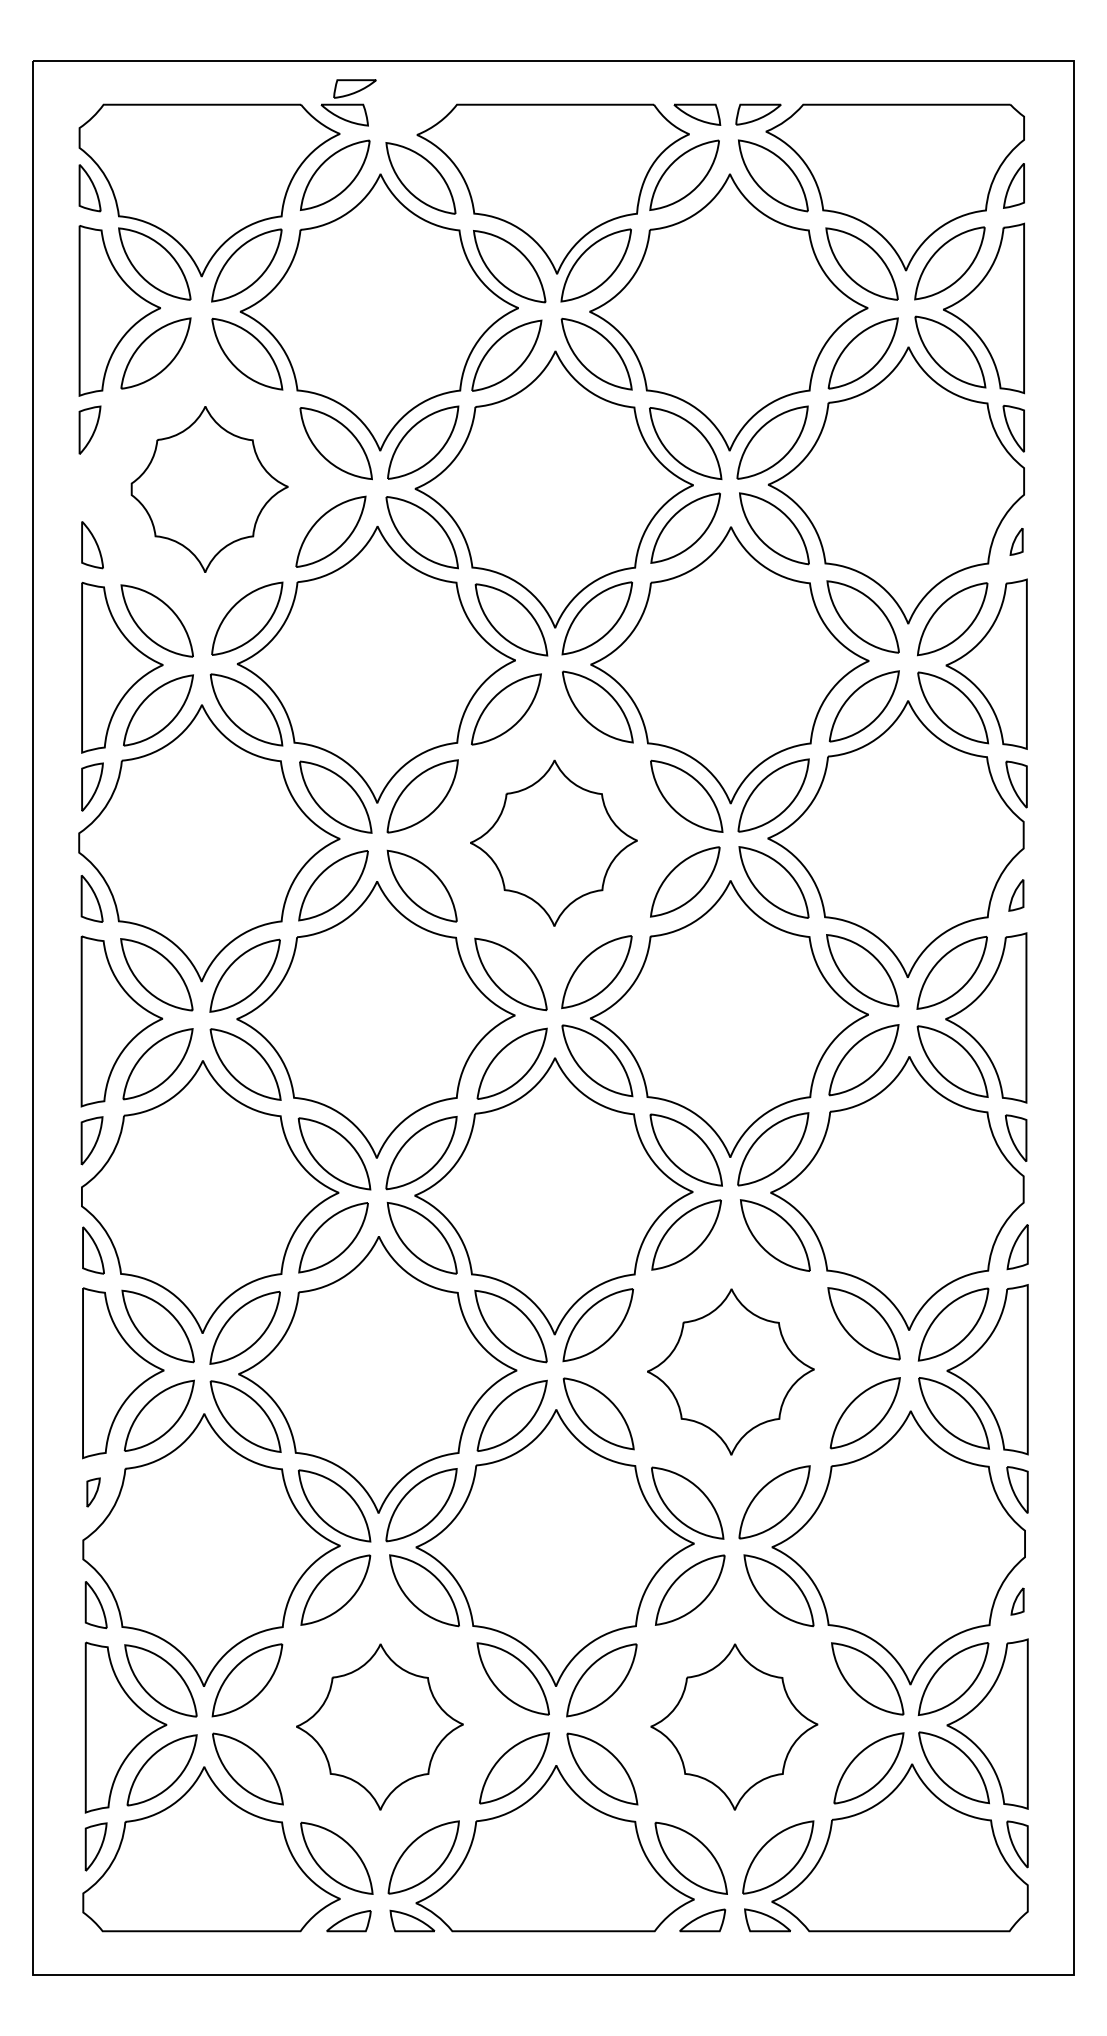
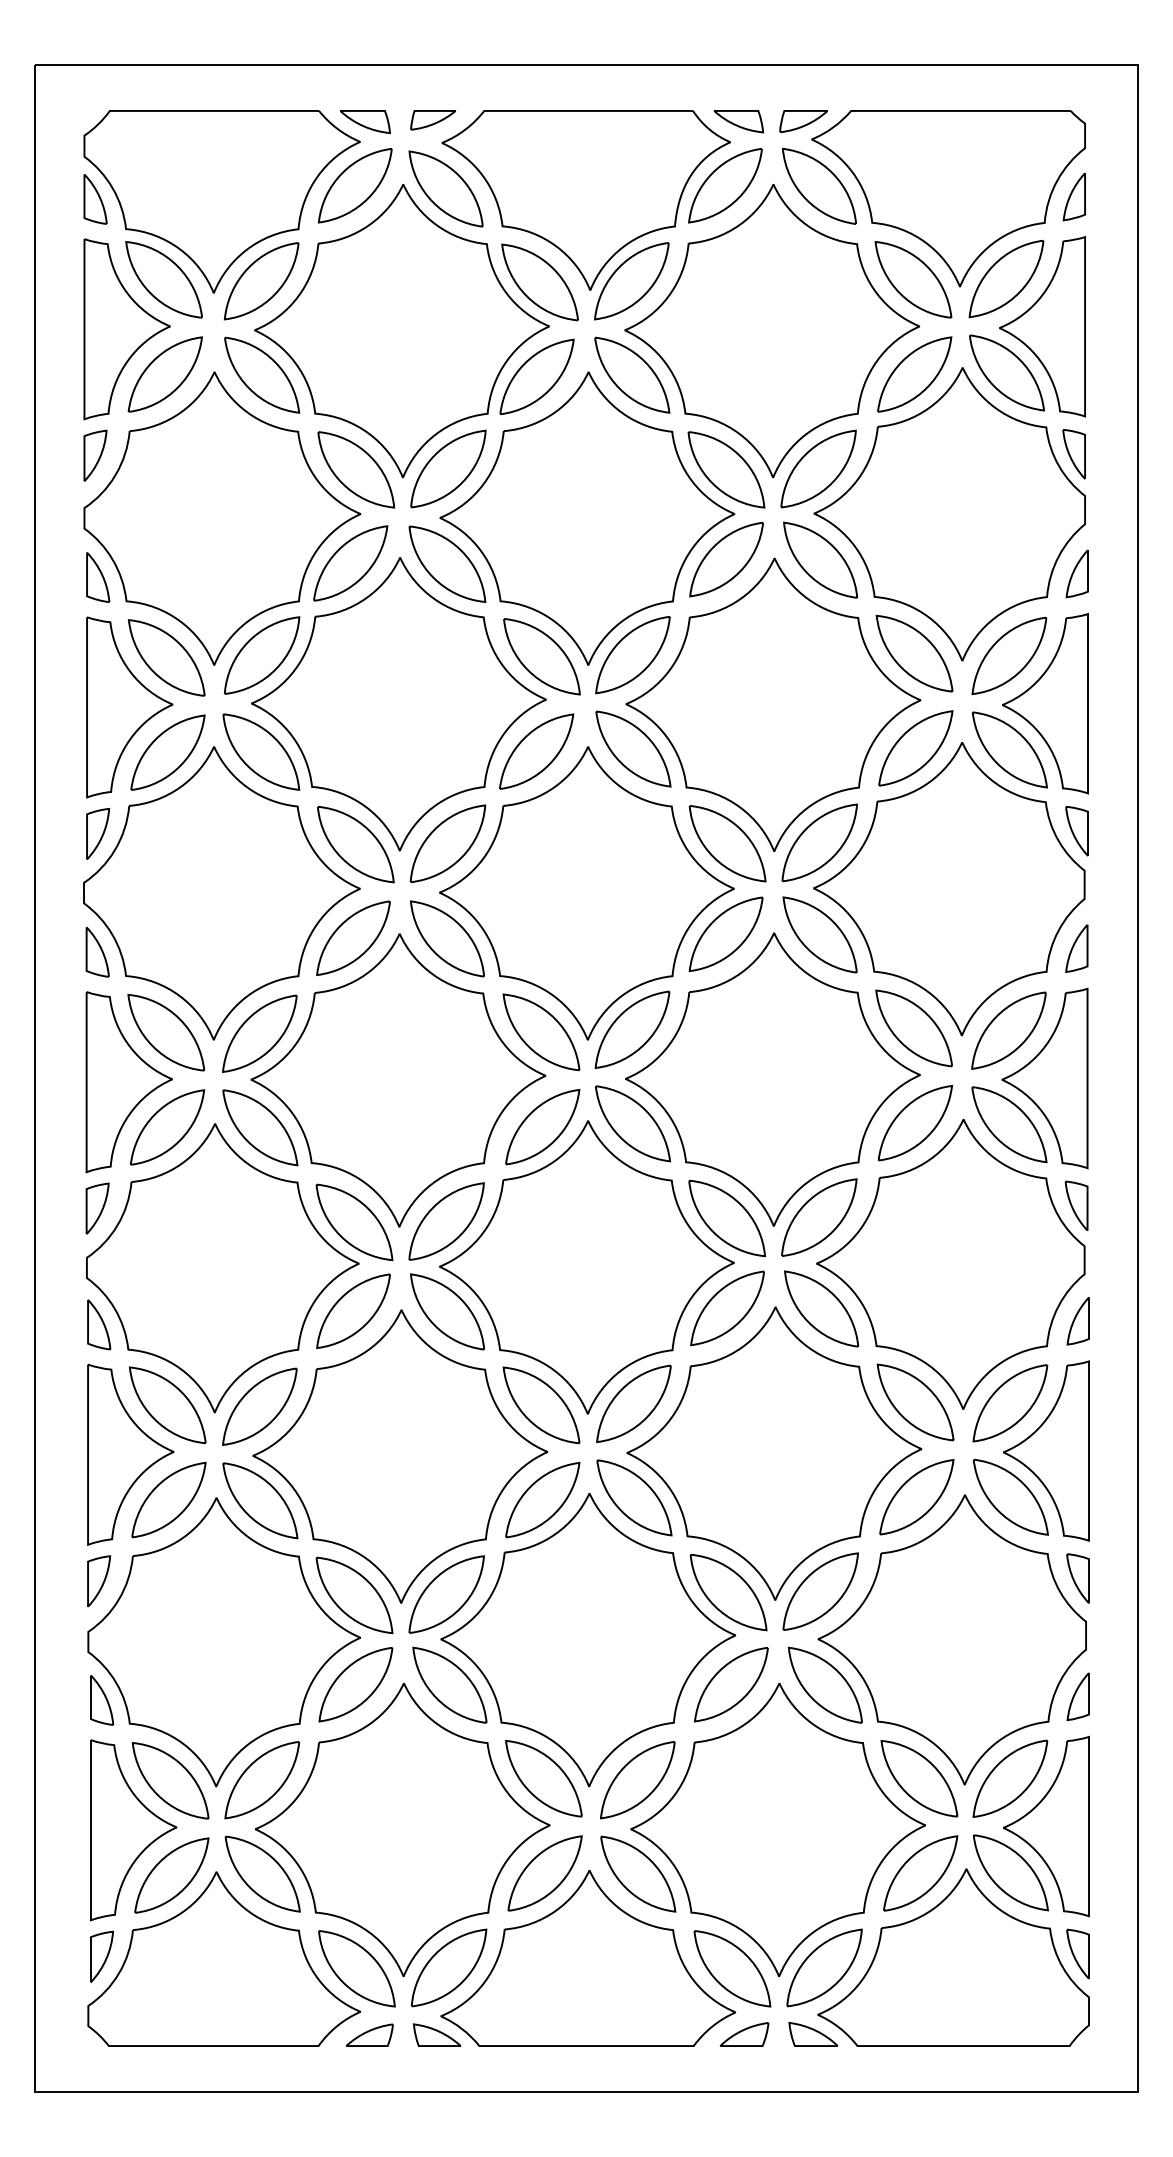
part: (355, 89) -> (433, 120), moved
part: (209, 489) -> (222, 518), size x1.67
part: (1016, 541) -> (1076, 573), size x1.67
part: (553, 843) -> (586, 893), size x1.67
part: (1016, 895) -> (1076, 948), size x1.43
part: (730, 1371) -> (774, 1453), size x1.67
part: (93, 1492) -> (99, 1581), size x1.67
part: (1016, 1601) -> (1077, 1696), size x1.67
part: (379, 1726) -> (402, 1829), size x1.67
part: (733, 1726) -> (777, 1829), size x1.67

